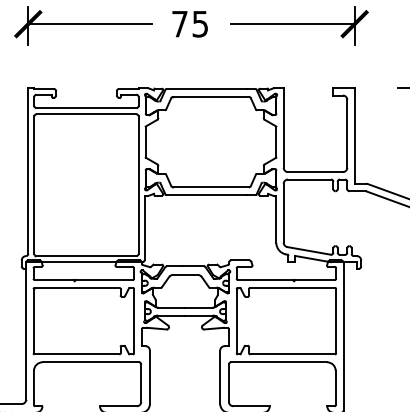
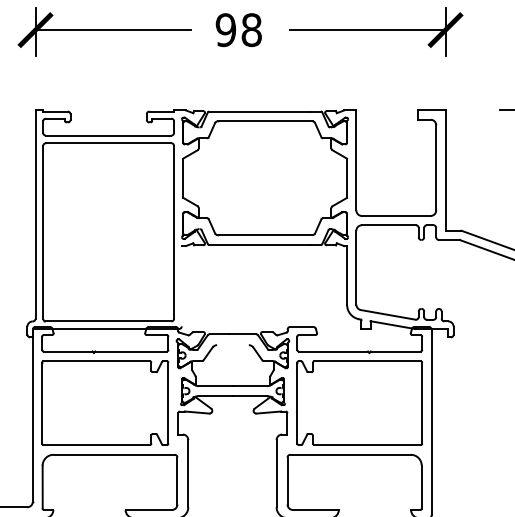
text: (189, 23) -> (238, 29), 75 -> 98
line: (144, 228) -> (181, 286), removed
line: (185, 274) -> (233, 344), removed

